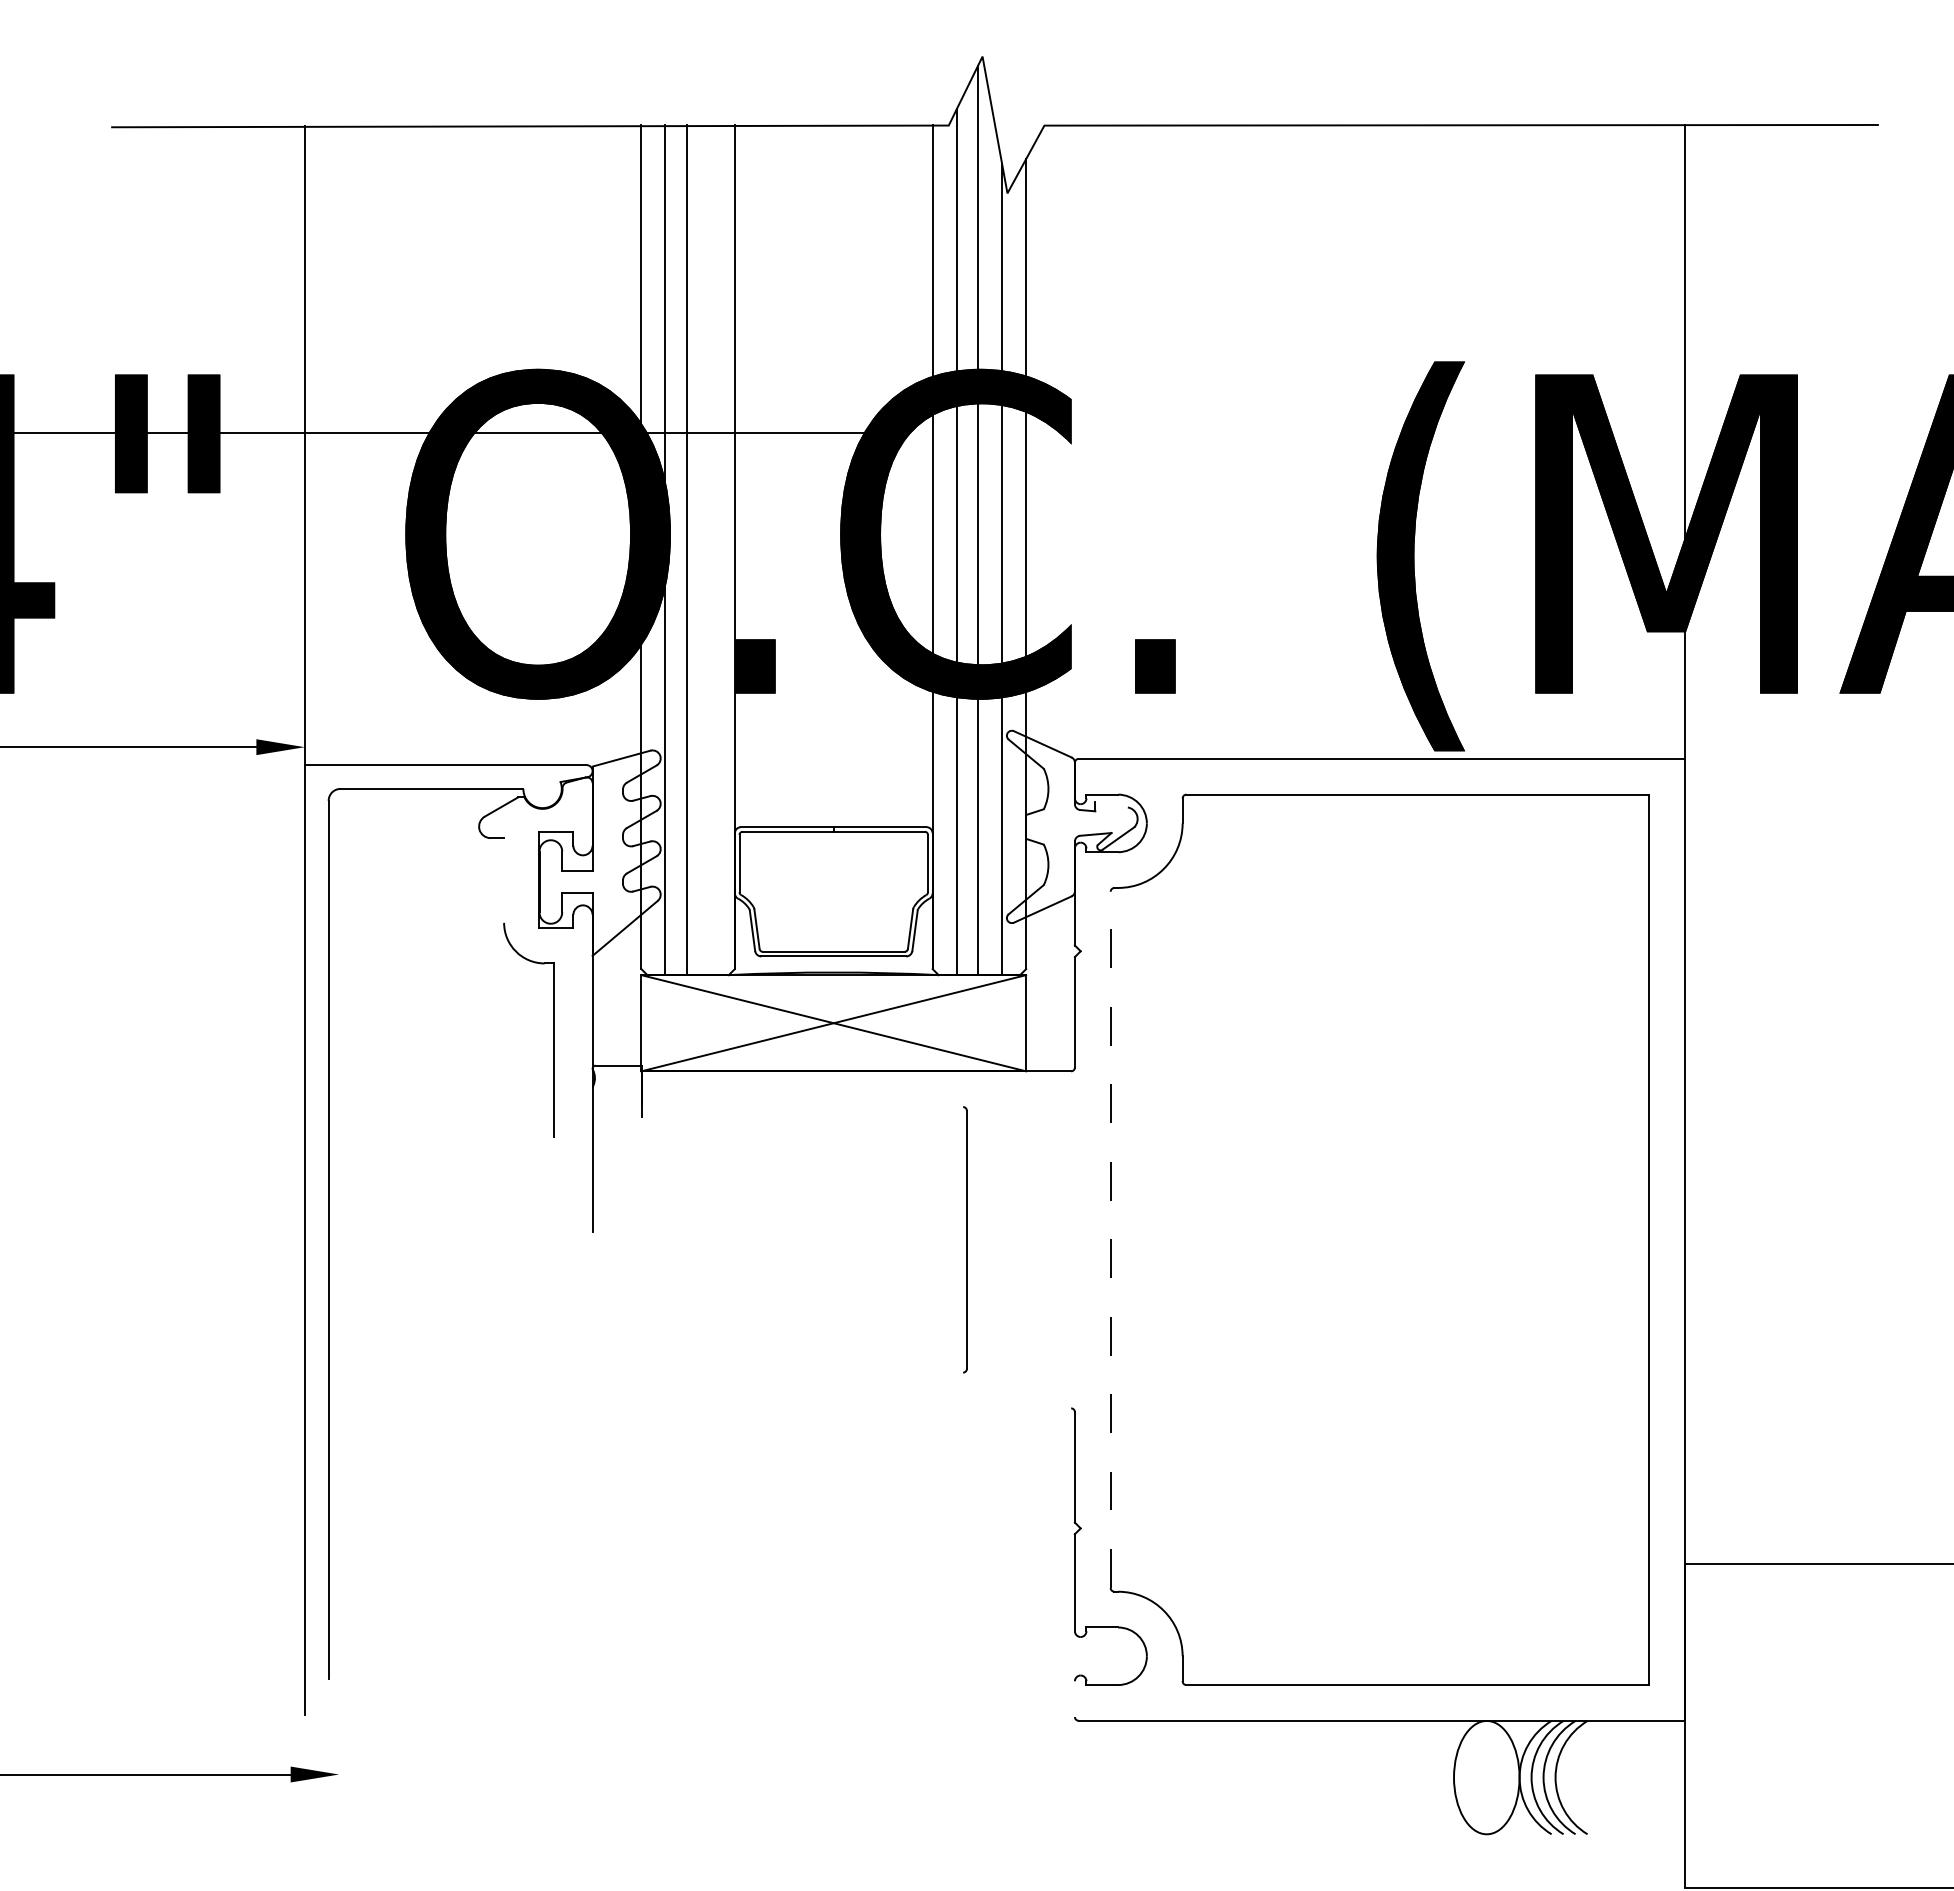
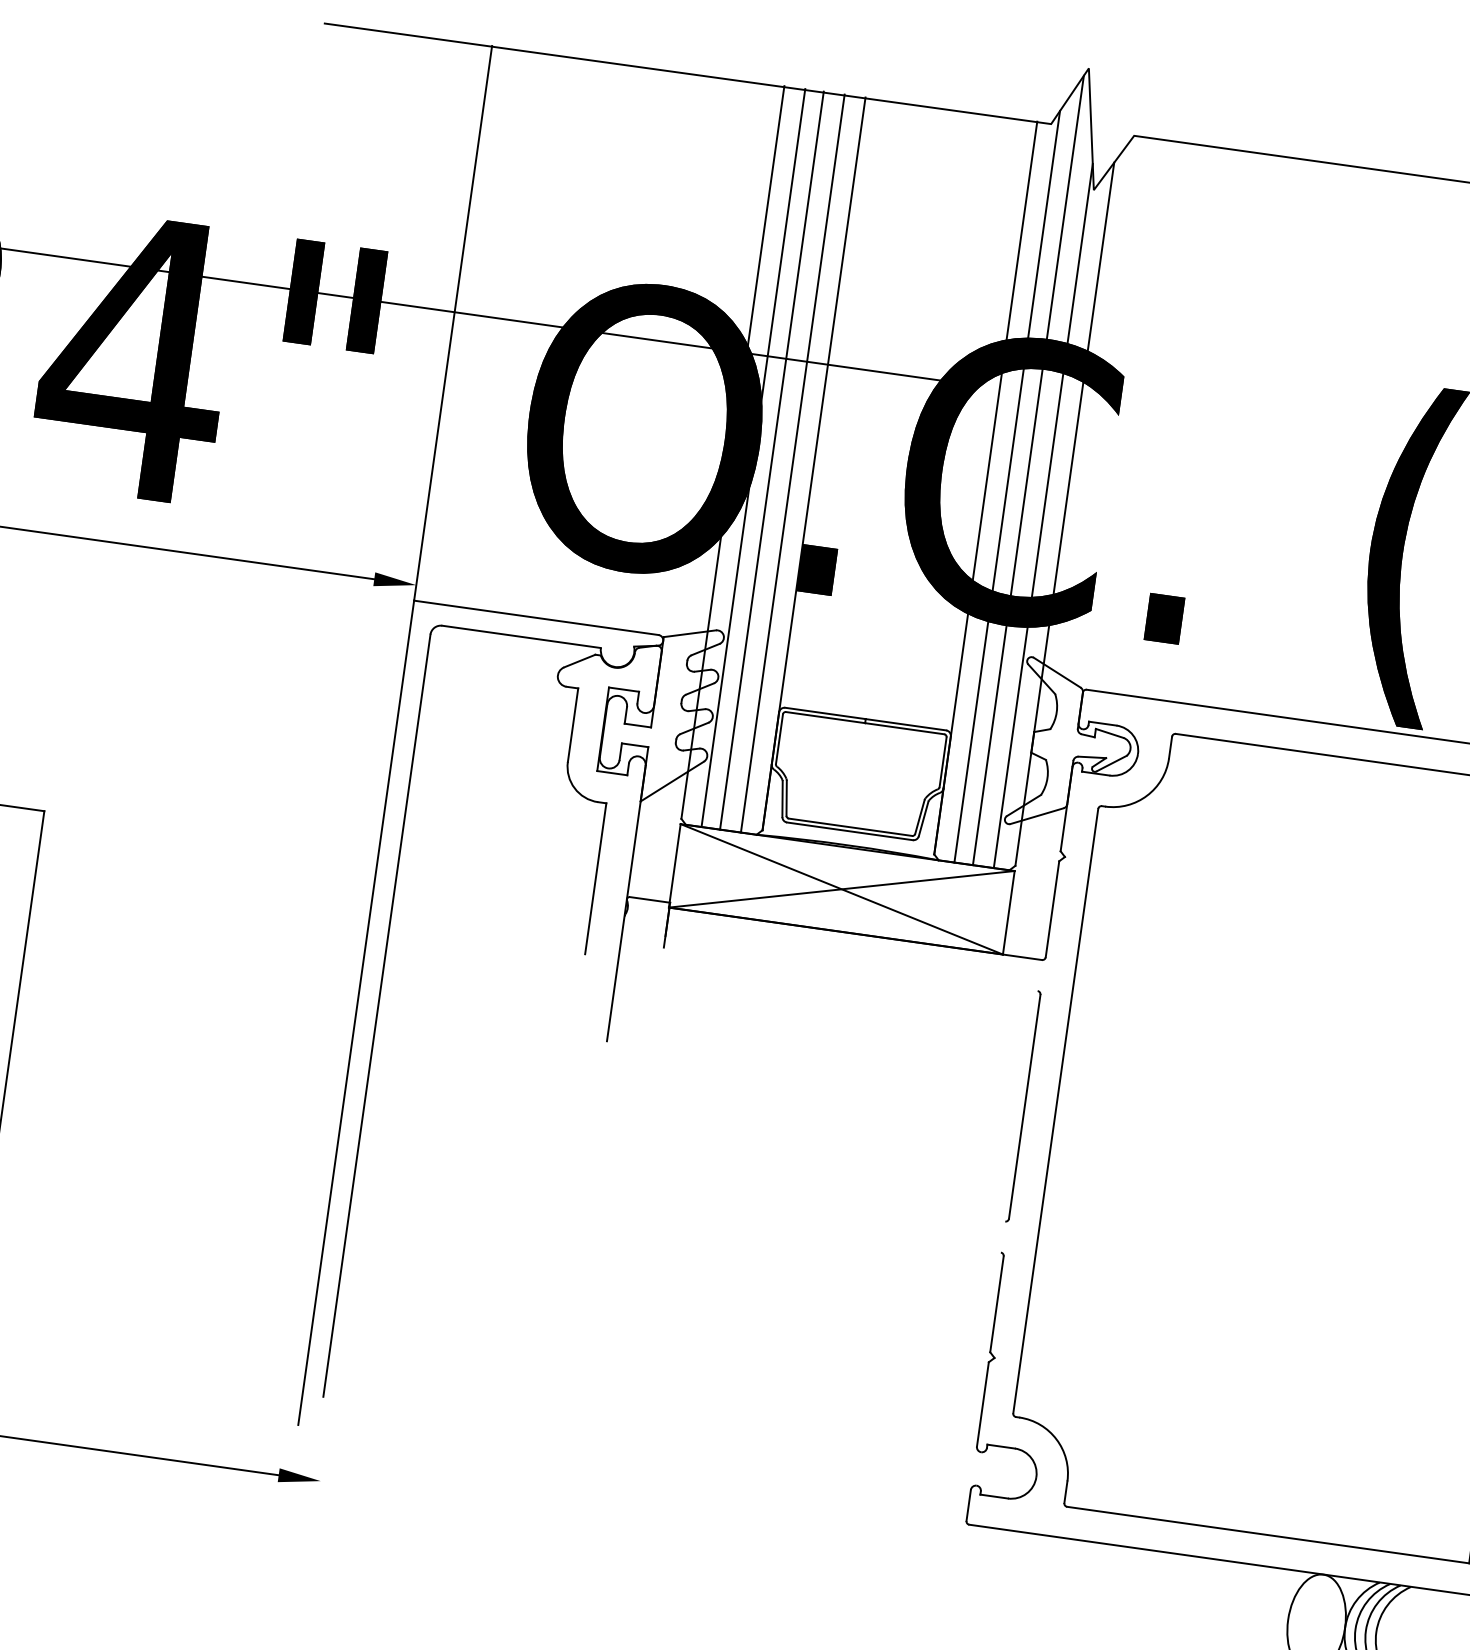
line: (710, 550) -> (792, 463), added
line: (1111, 804) -> (1109, 733), added
line: (504, 880) -> (573, 725), added
part: (965, 1239) -> (1023, 1106), moved
line: (1110, 1239) -> (1055, 1110), dashed -> solid
line: (1074, 1699) -> (968, 1505), added

